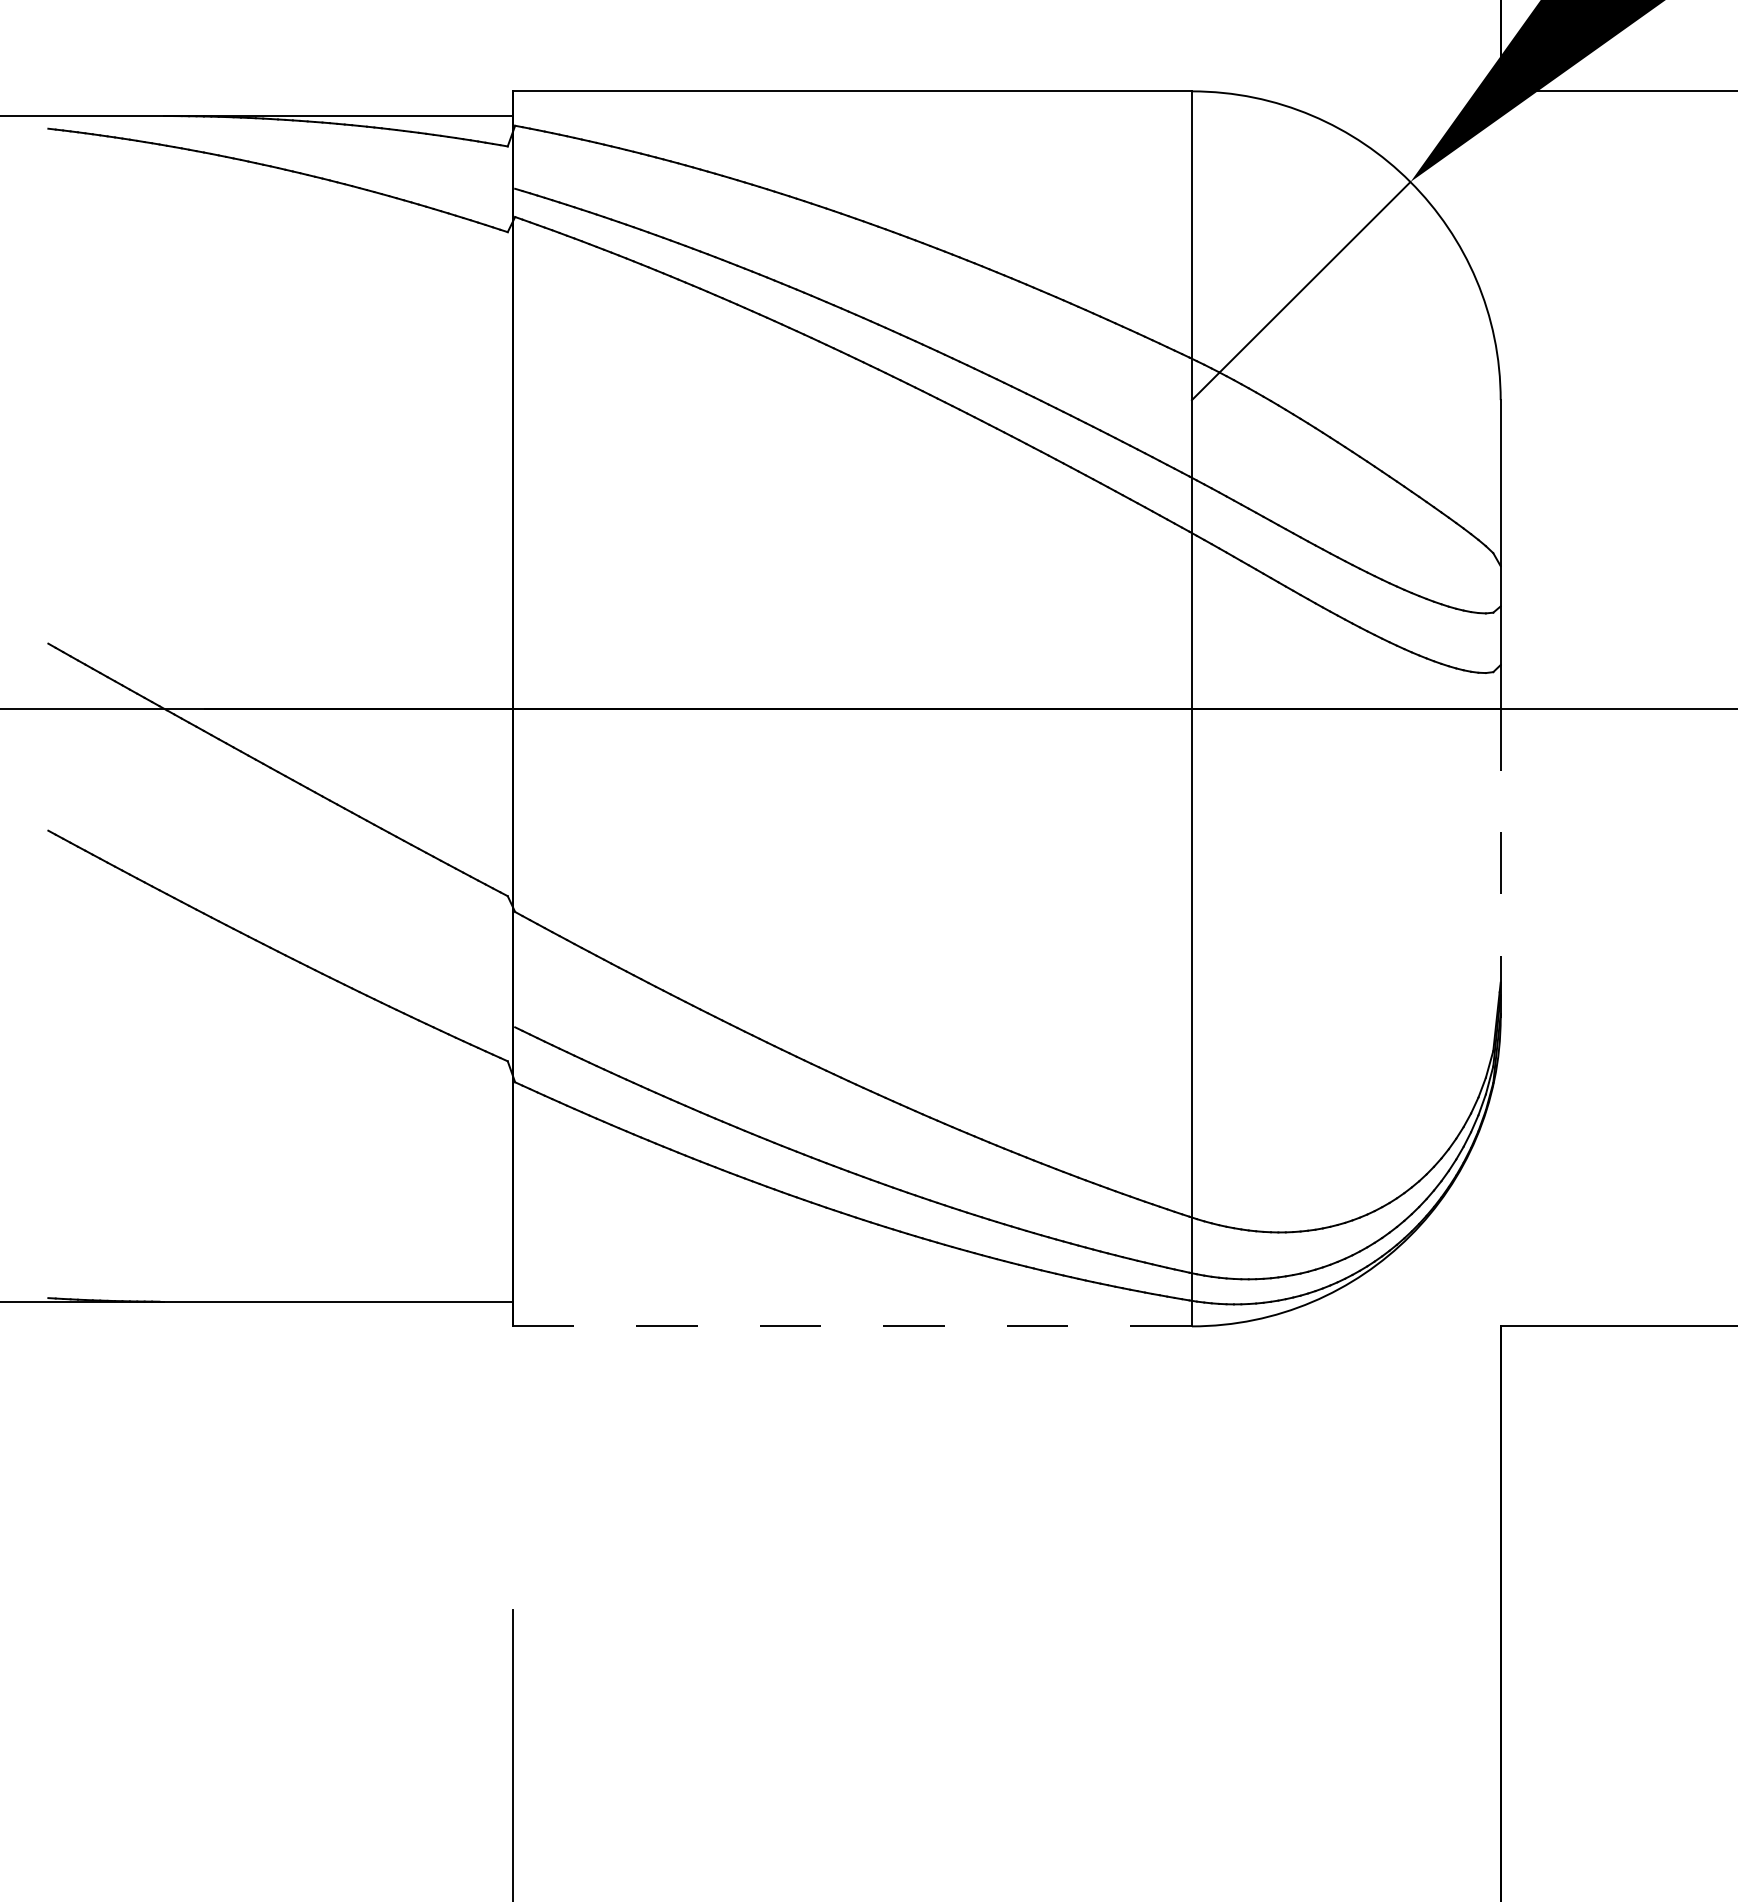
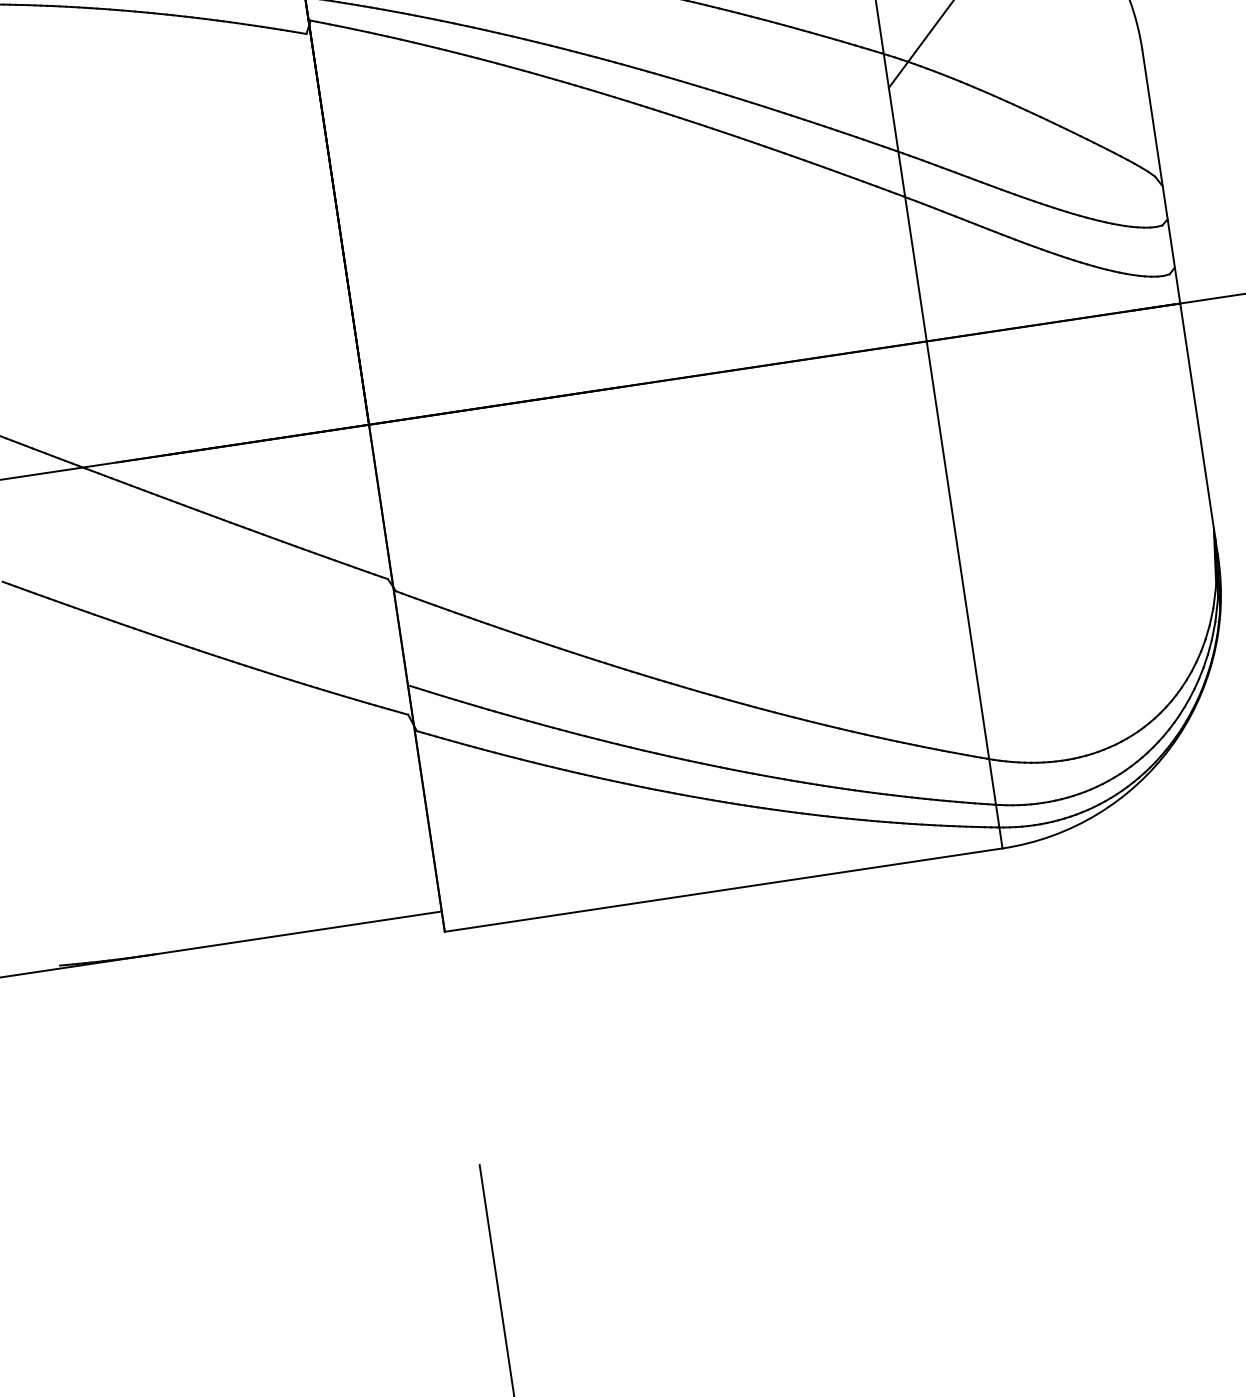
line: (1500, 862) -> (1198, 429), dashed -> solid
line: (852, 1326) -> (723, 890), dashed -> solid

